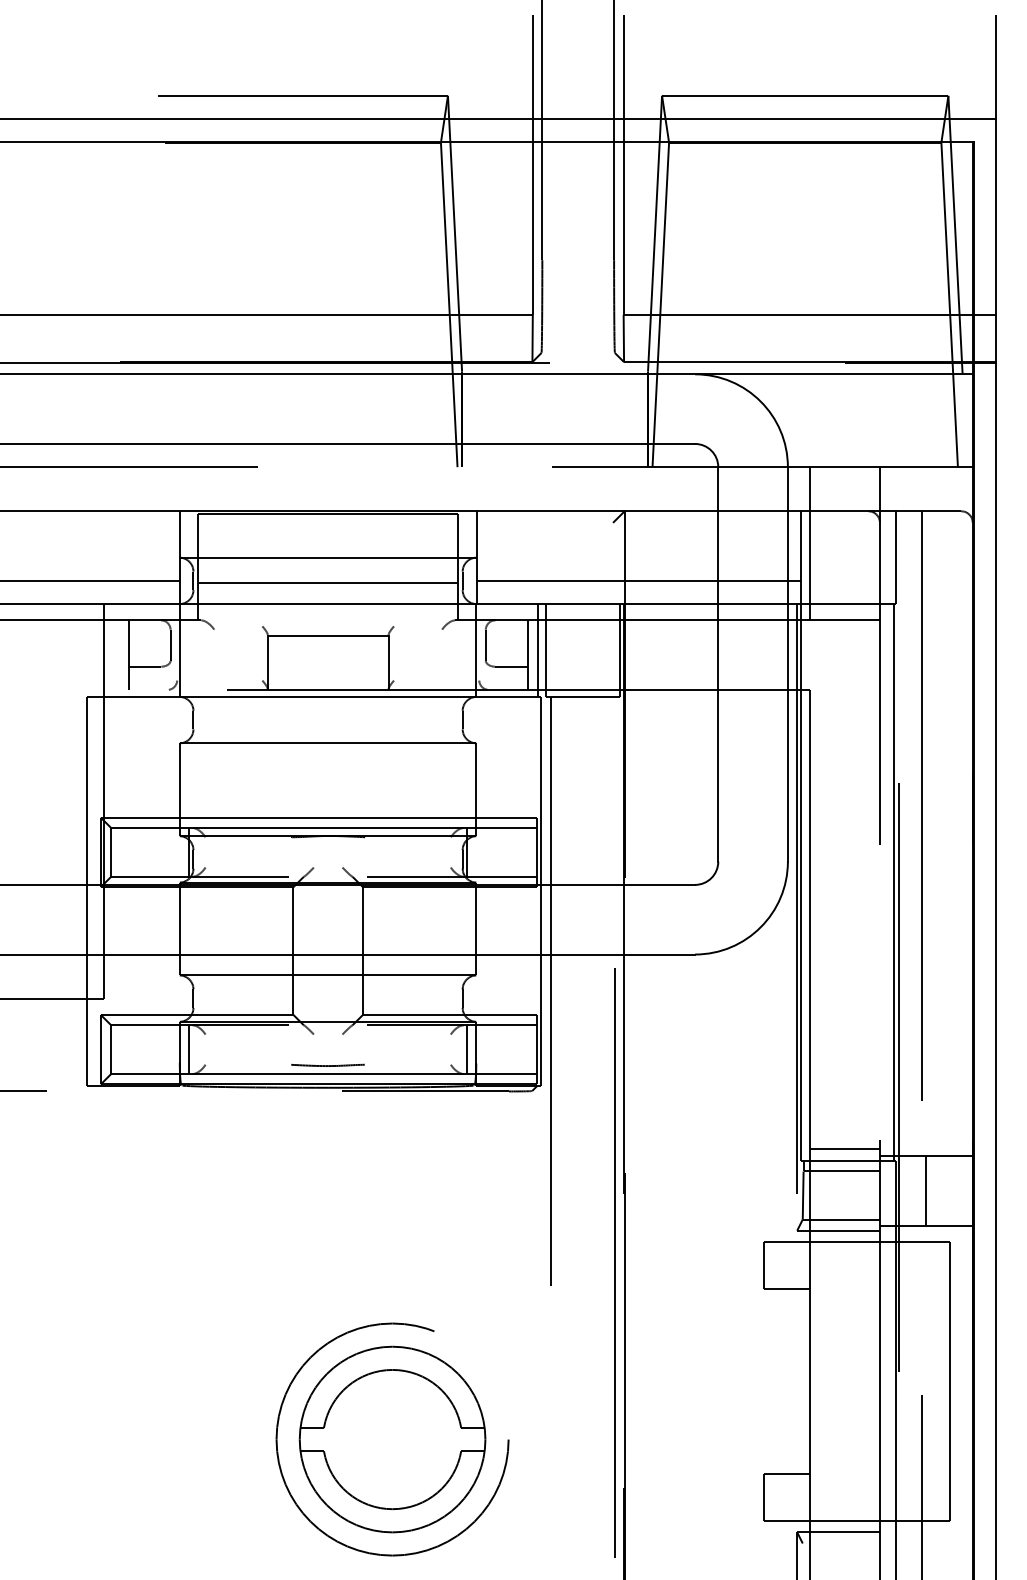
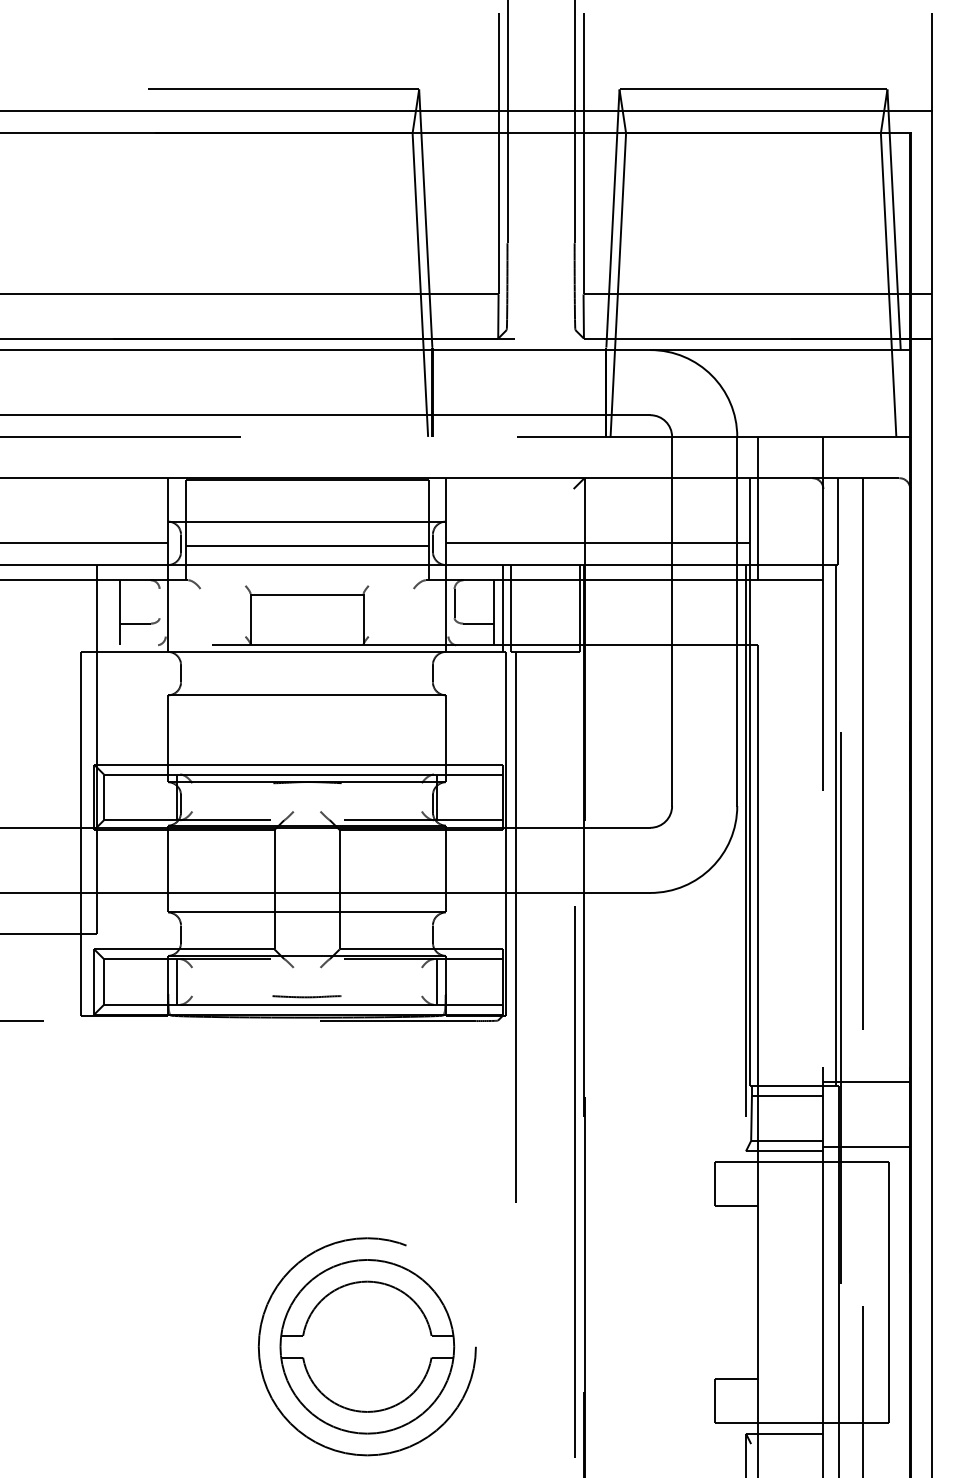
line: (170, 645) -> (159, 603), removed
line: (844, 1149) -> (790, 1075), removed
line: (926, 1190) -> (866, 1113), removed

